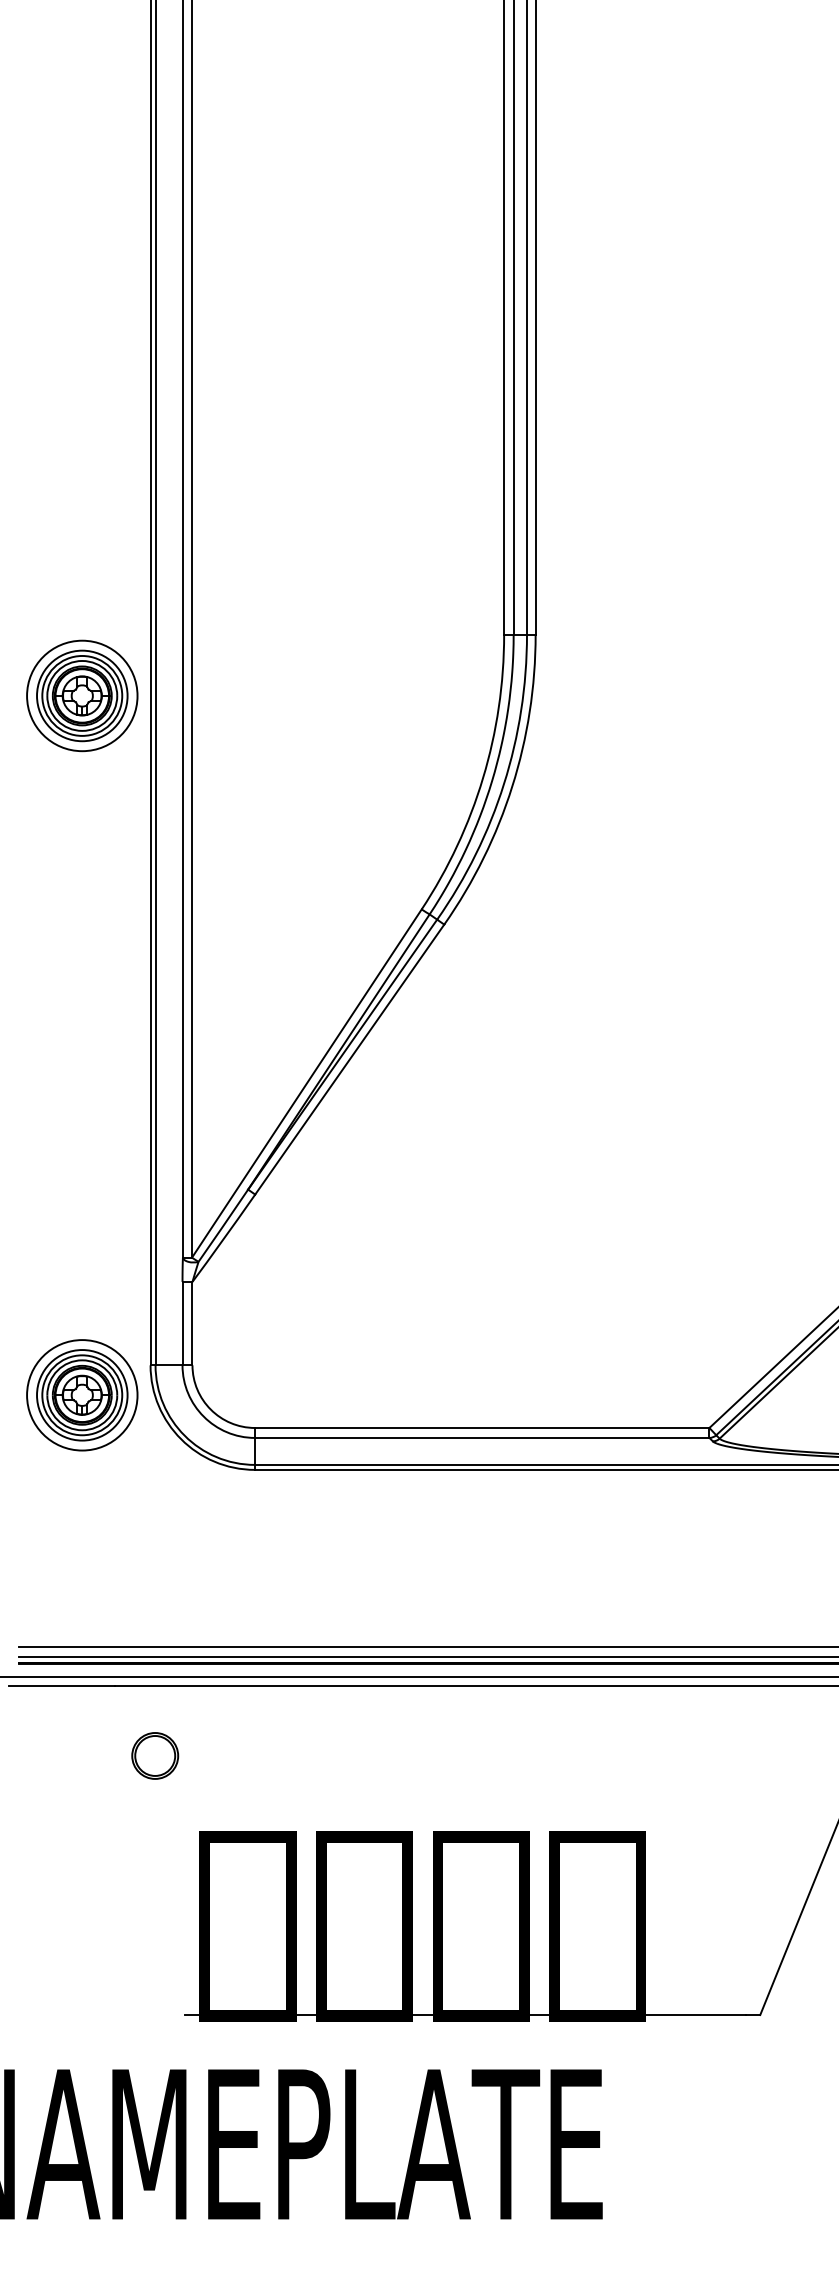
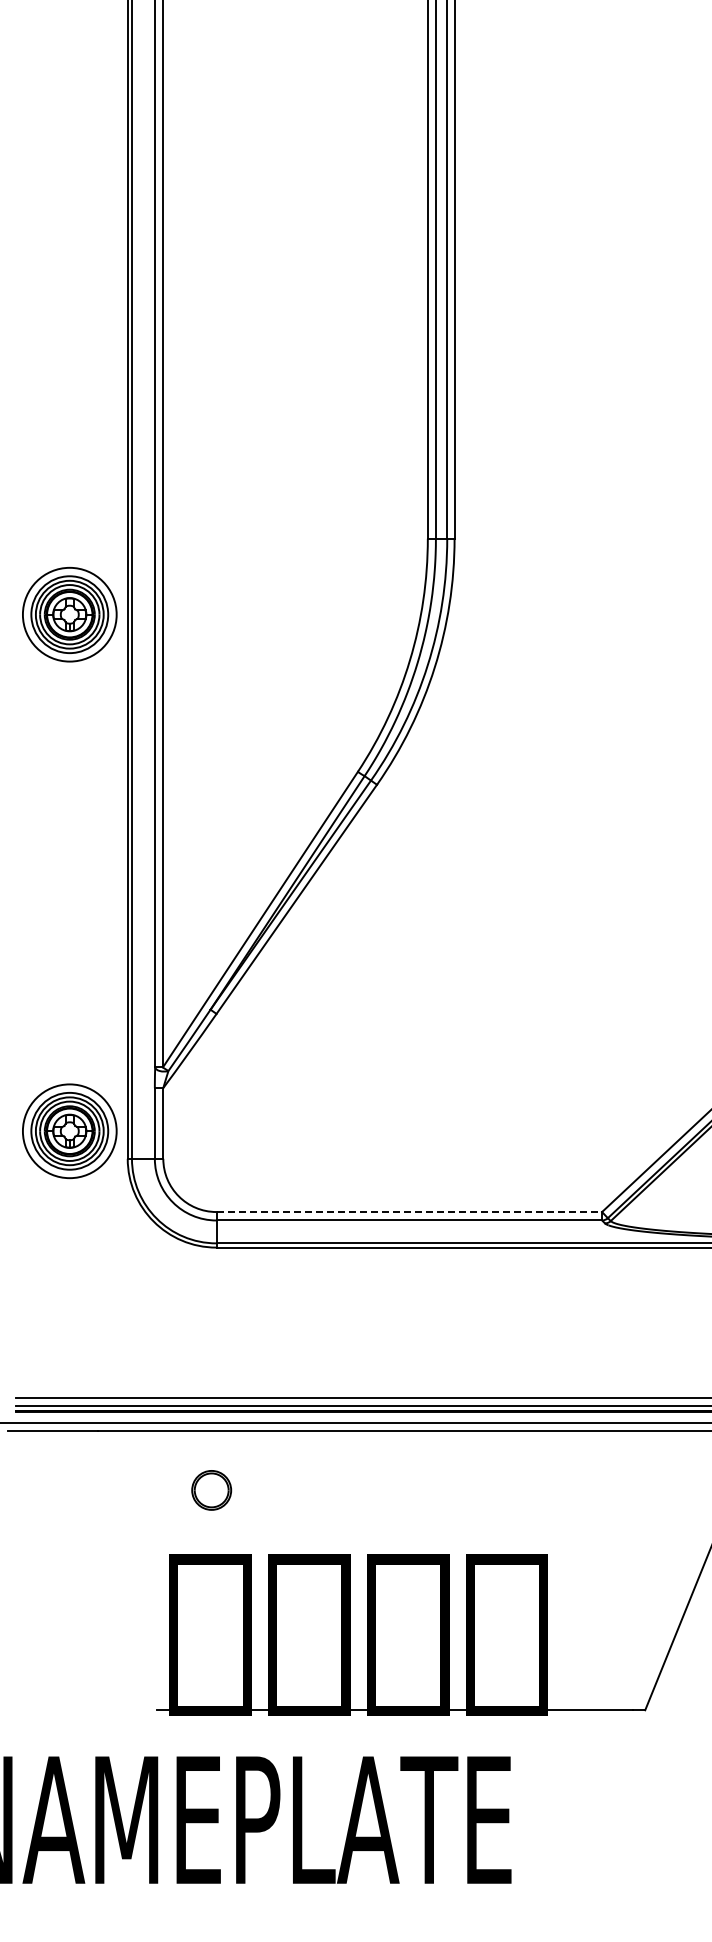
part: (81, 695) -> (69, 614), moved
part: (81, 1395) -> (69, 1131), moved
line: (482, 1428) -> (409, 1212), solid -> dashed
part: (154, 1756) -> (211, 1490), moved

